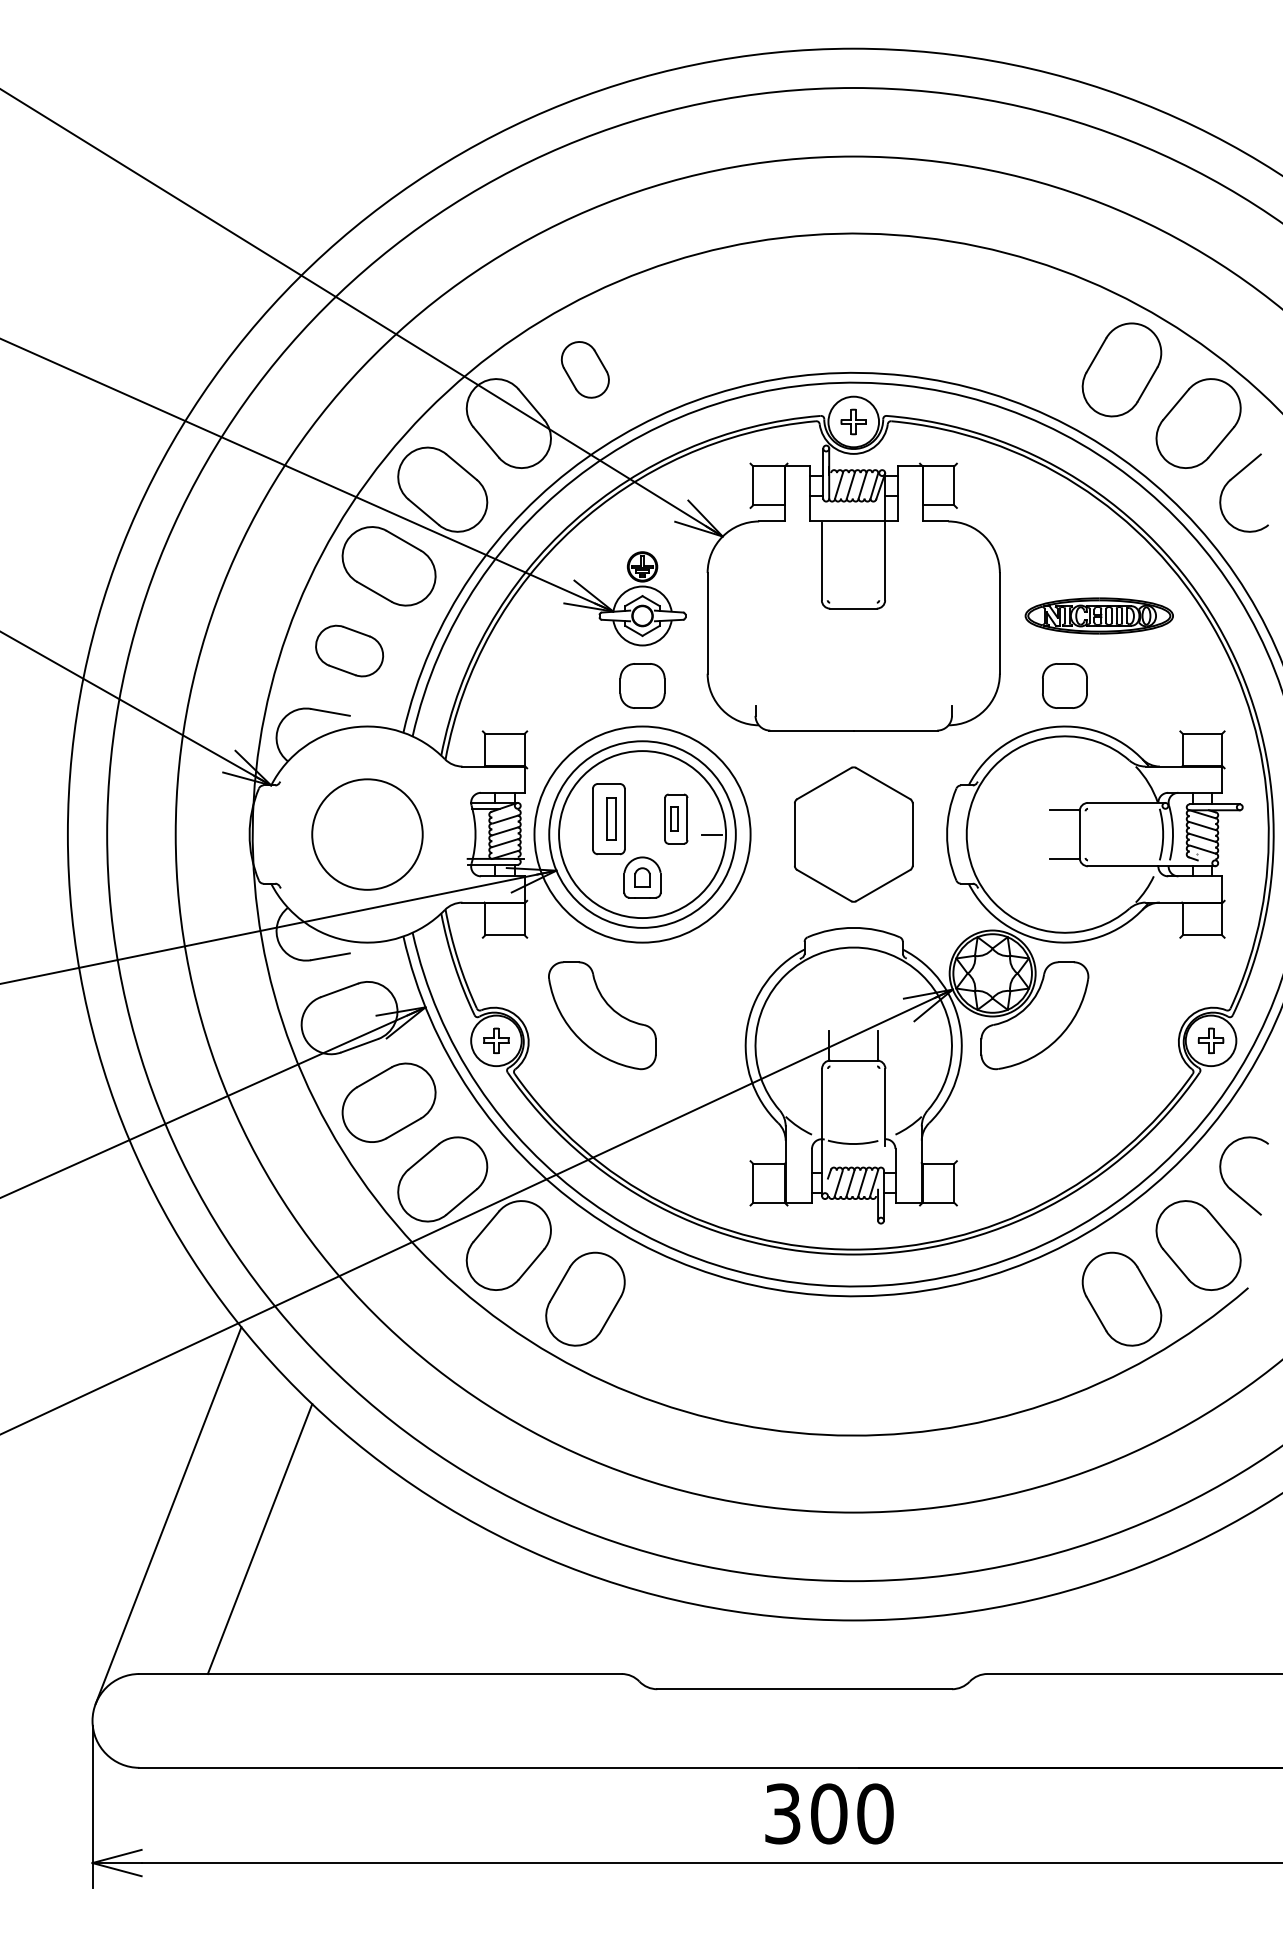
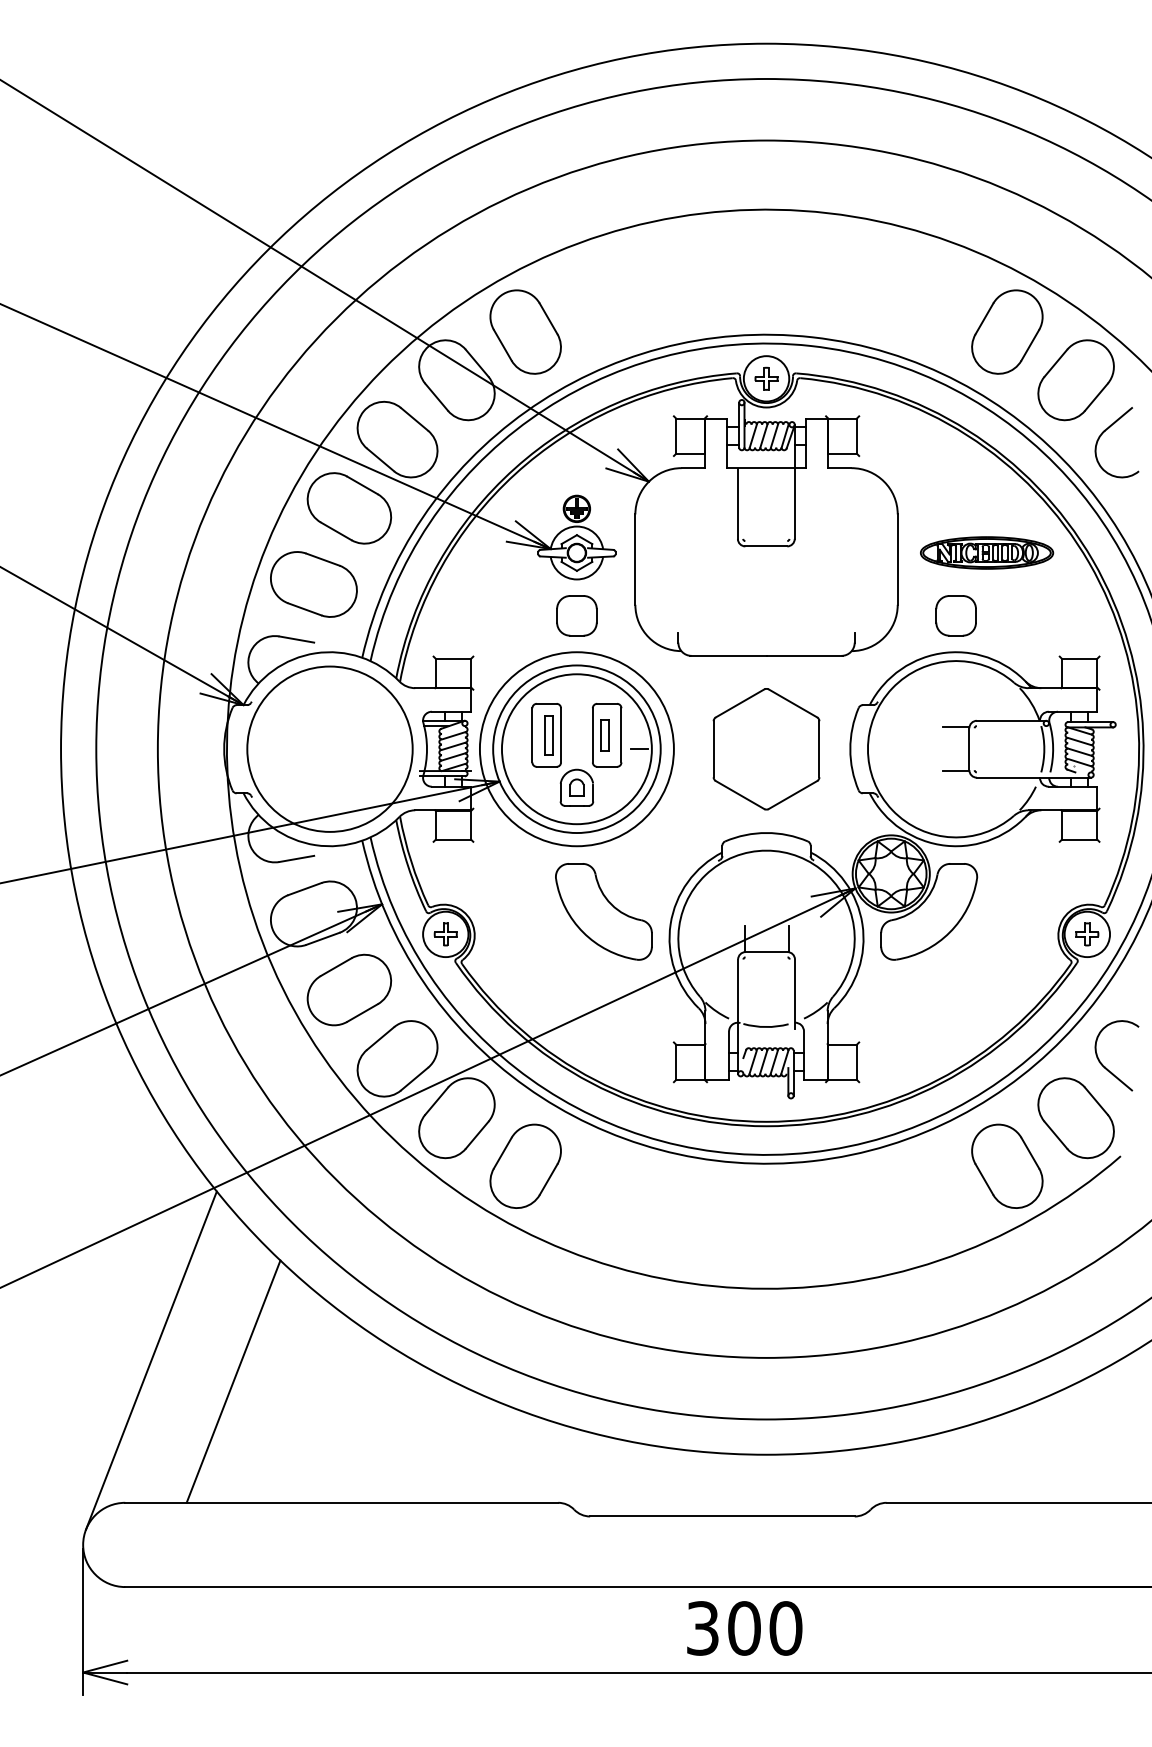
part: (585, 369) -> (525, 331), size x1.67
part: (349, 651) -> (313, 584), size x1.43
part: (676, 819) -> (607, 735), size x1.43
circle: (366, 833) -> (329, 748), size x1.67
part: (601, 1015) -> (603, 911), moved

